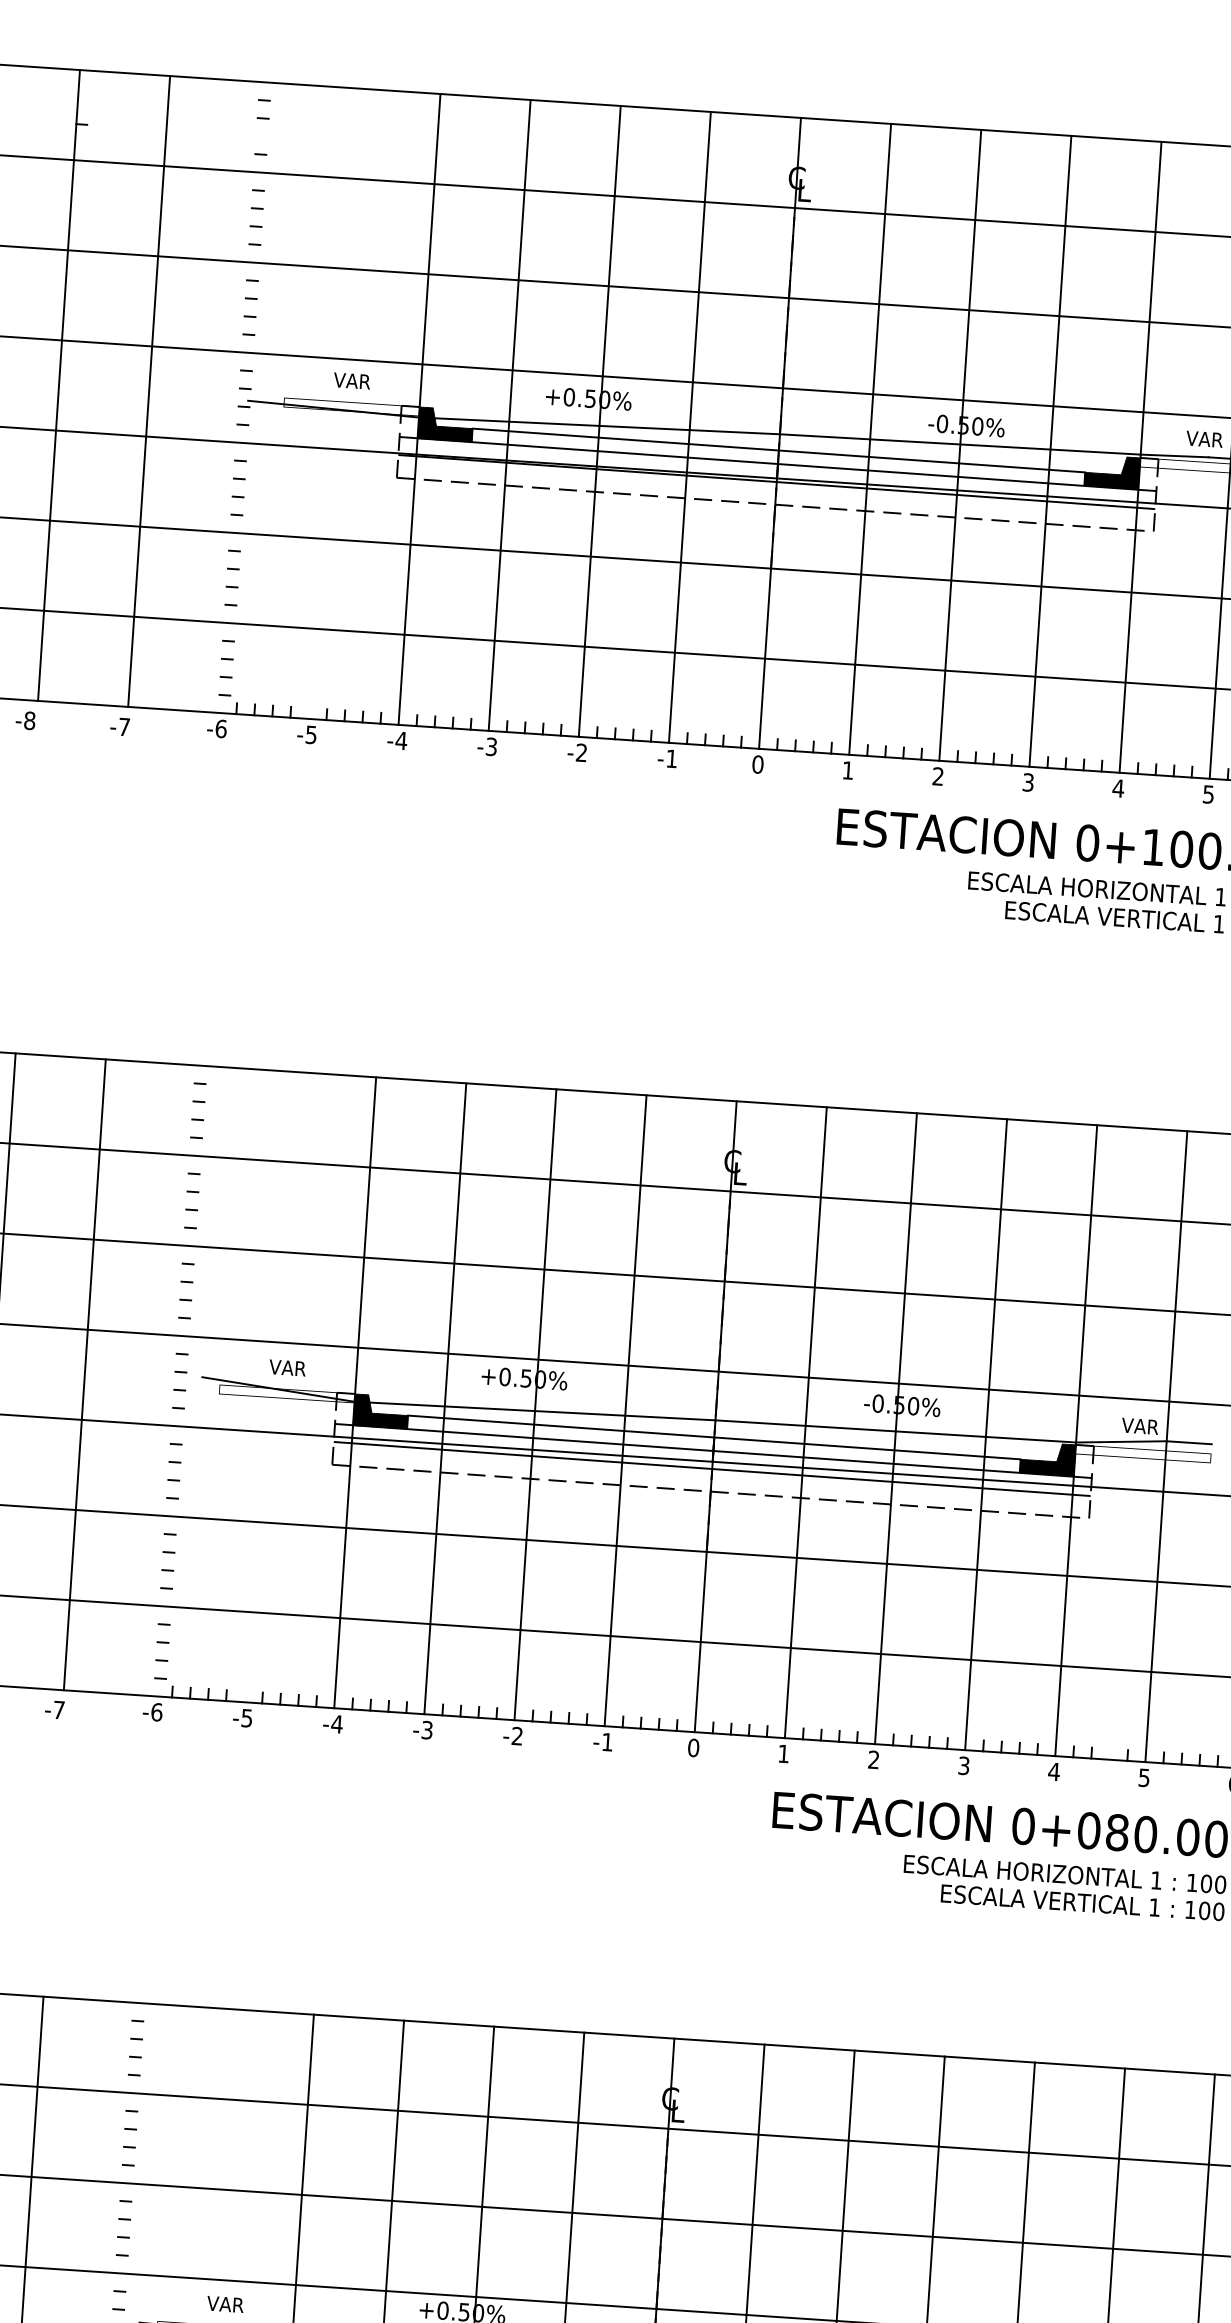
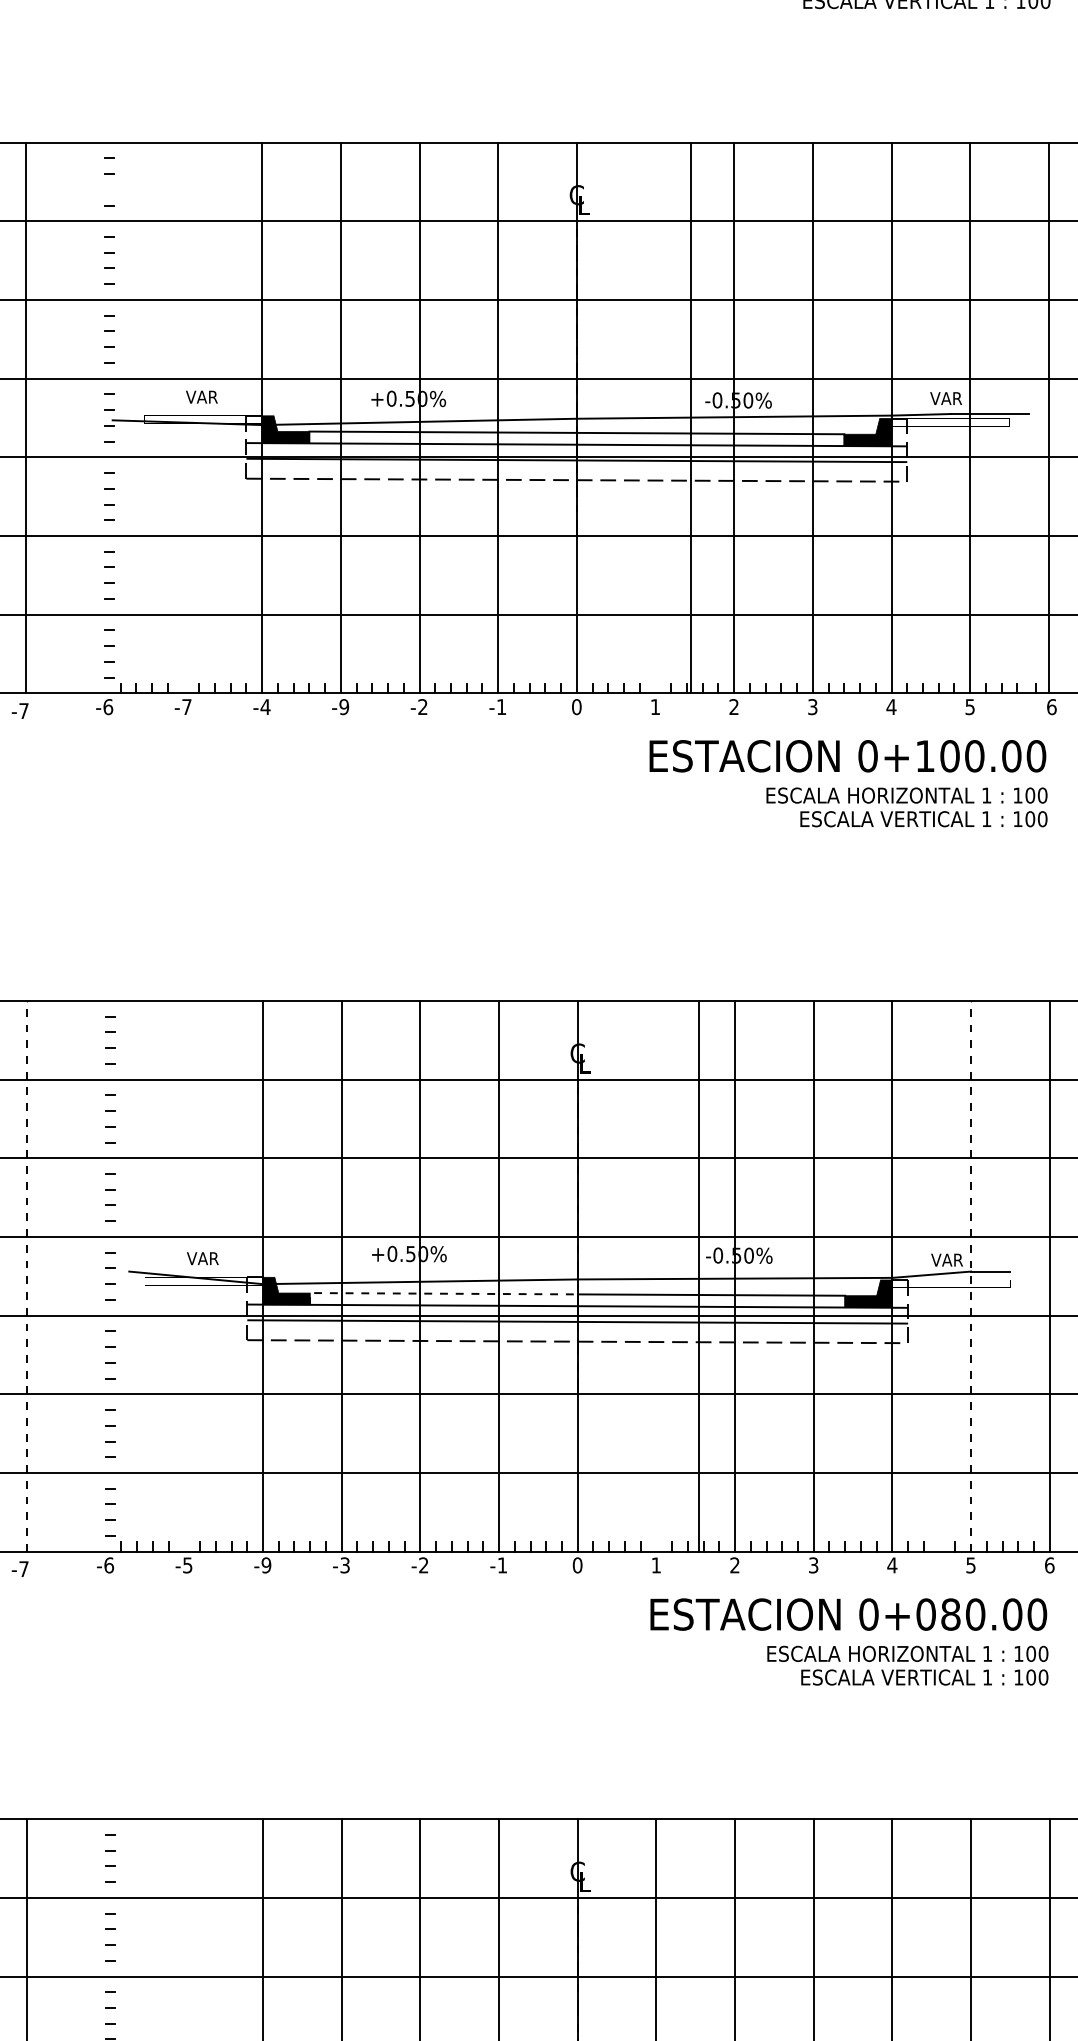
line: (870, 438) -> (690, 417), moved
text: (310, 735) -> (186, 707), -5 -> -7
text: (491, 746) -> (344, 706), -3 -> -9
line: (85, 1373) -> (27, 1275), solid -> dashed
line: (806, 1421) -> (699, 1275), moved
line: (553, 1425) -> (437, 1293), solid -> dashed
line: (1166, 1445) -> (971, 1275), solid -> dashed
text: (337, 1724) -> (266, 1565), -4 -> -9

